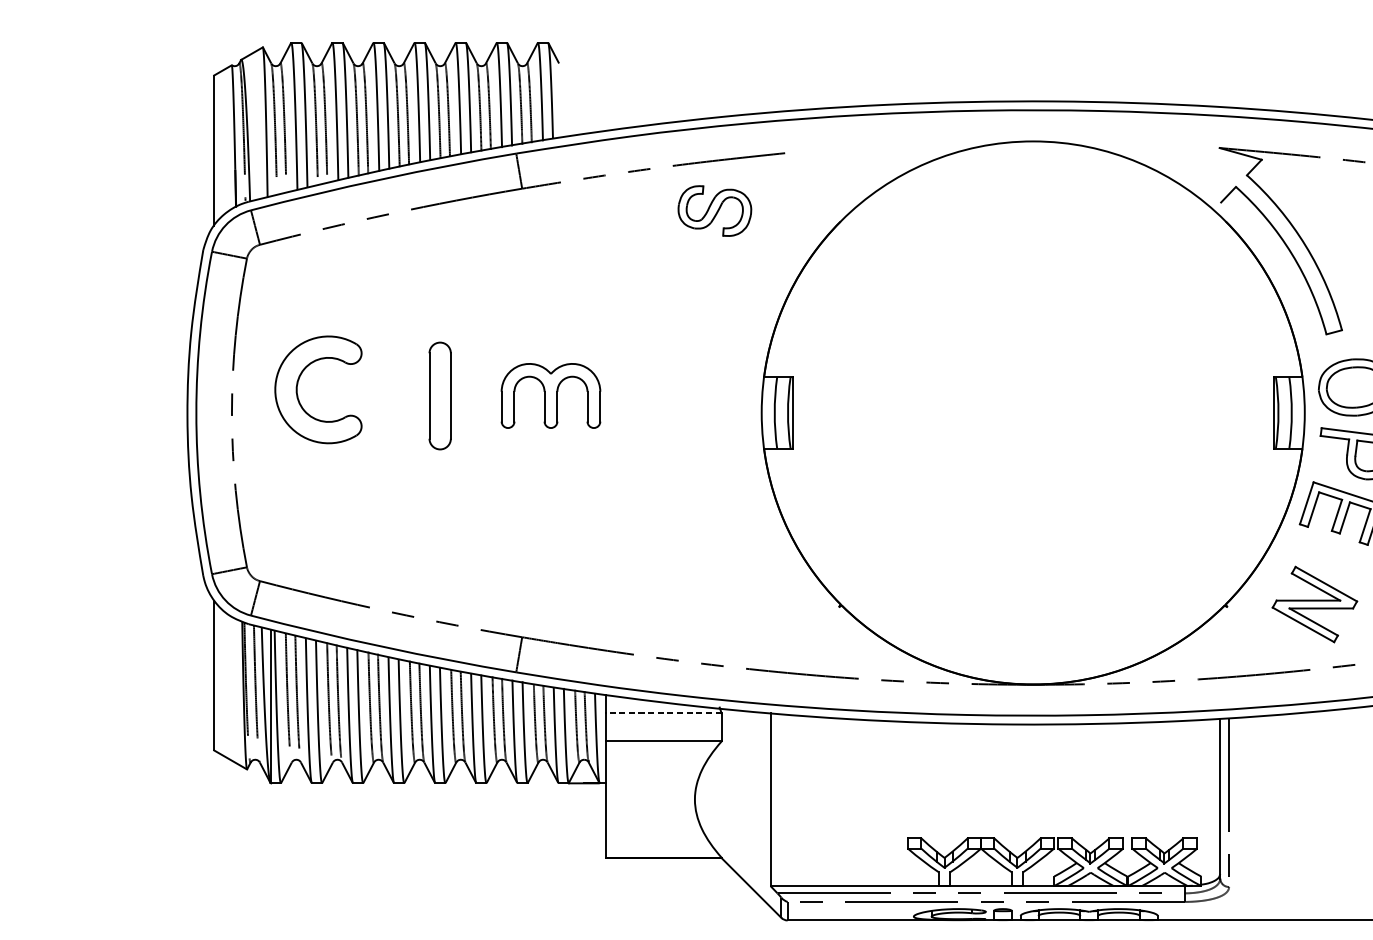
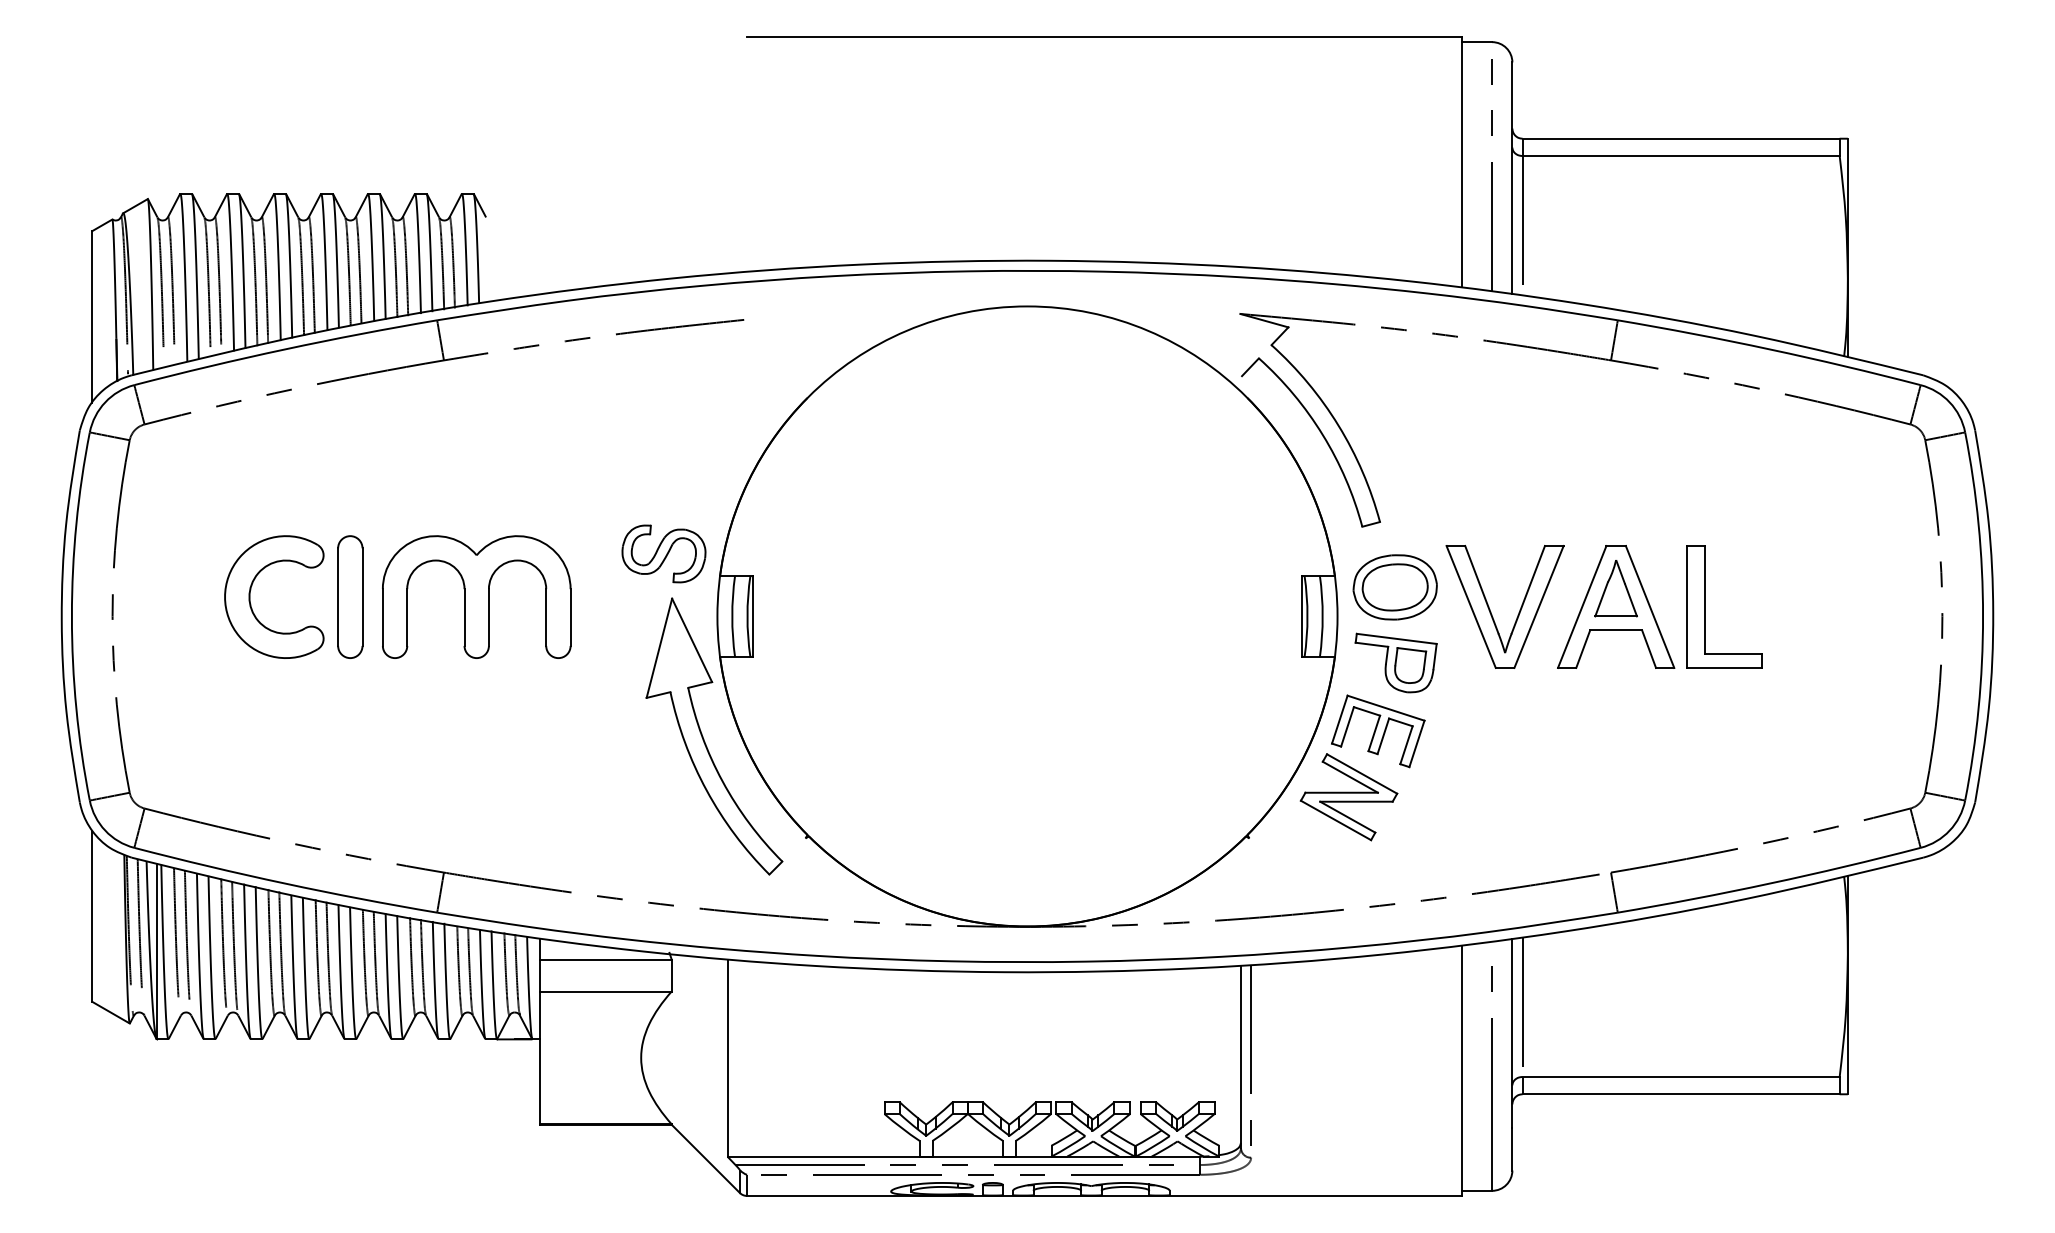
part: (714, 210) -> (663, 553), moved
part: (298, 384) -> (251, 590), moved
part: (550, 395) -> (476, 596), size x1.67
part: (751, 522) -> (705, 741), added
part: (1314, 604) -> (1348, 797), moved
line: (663, 713) -> (605, 959), dashed -> solid

